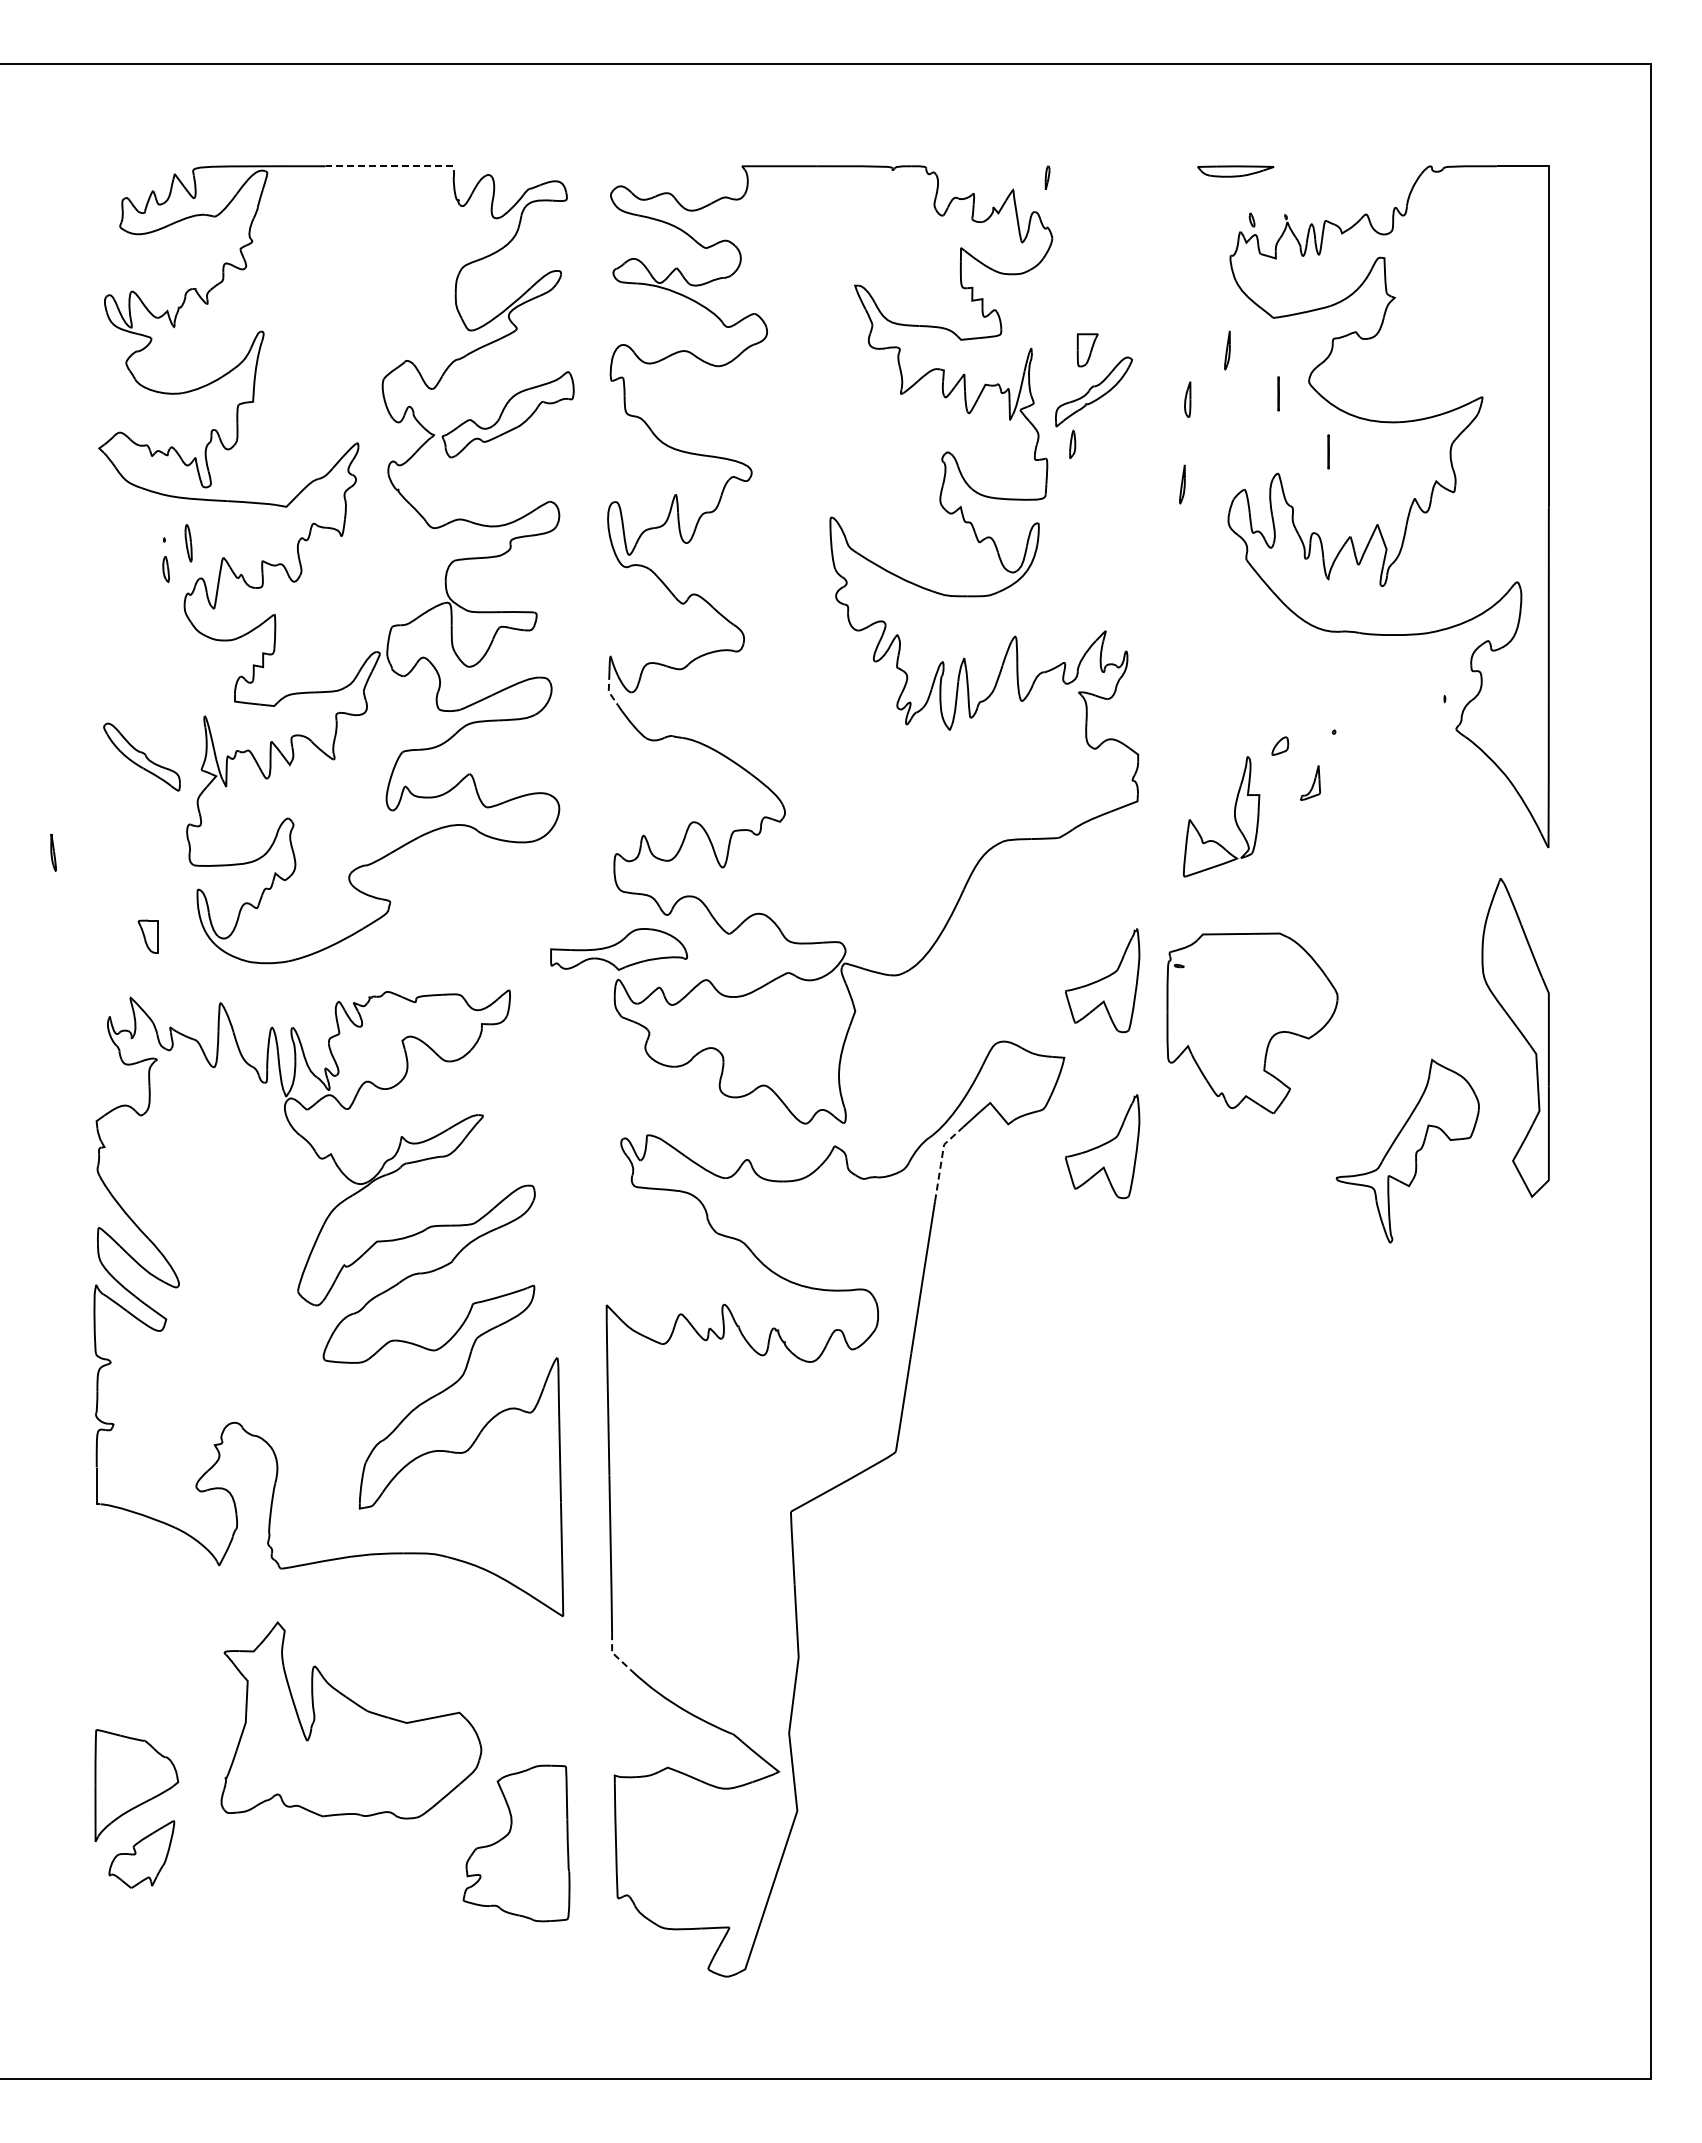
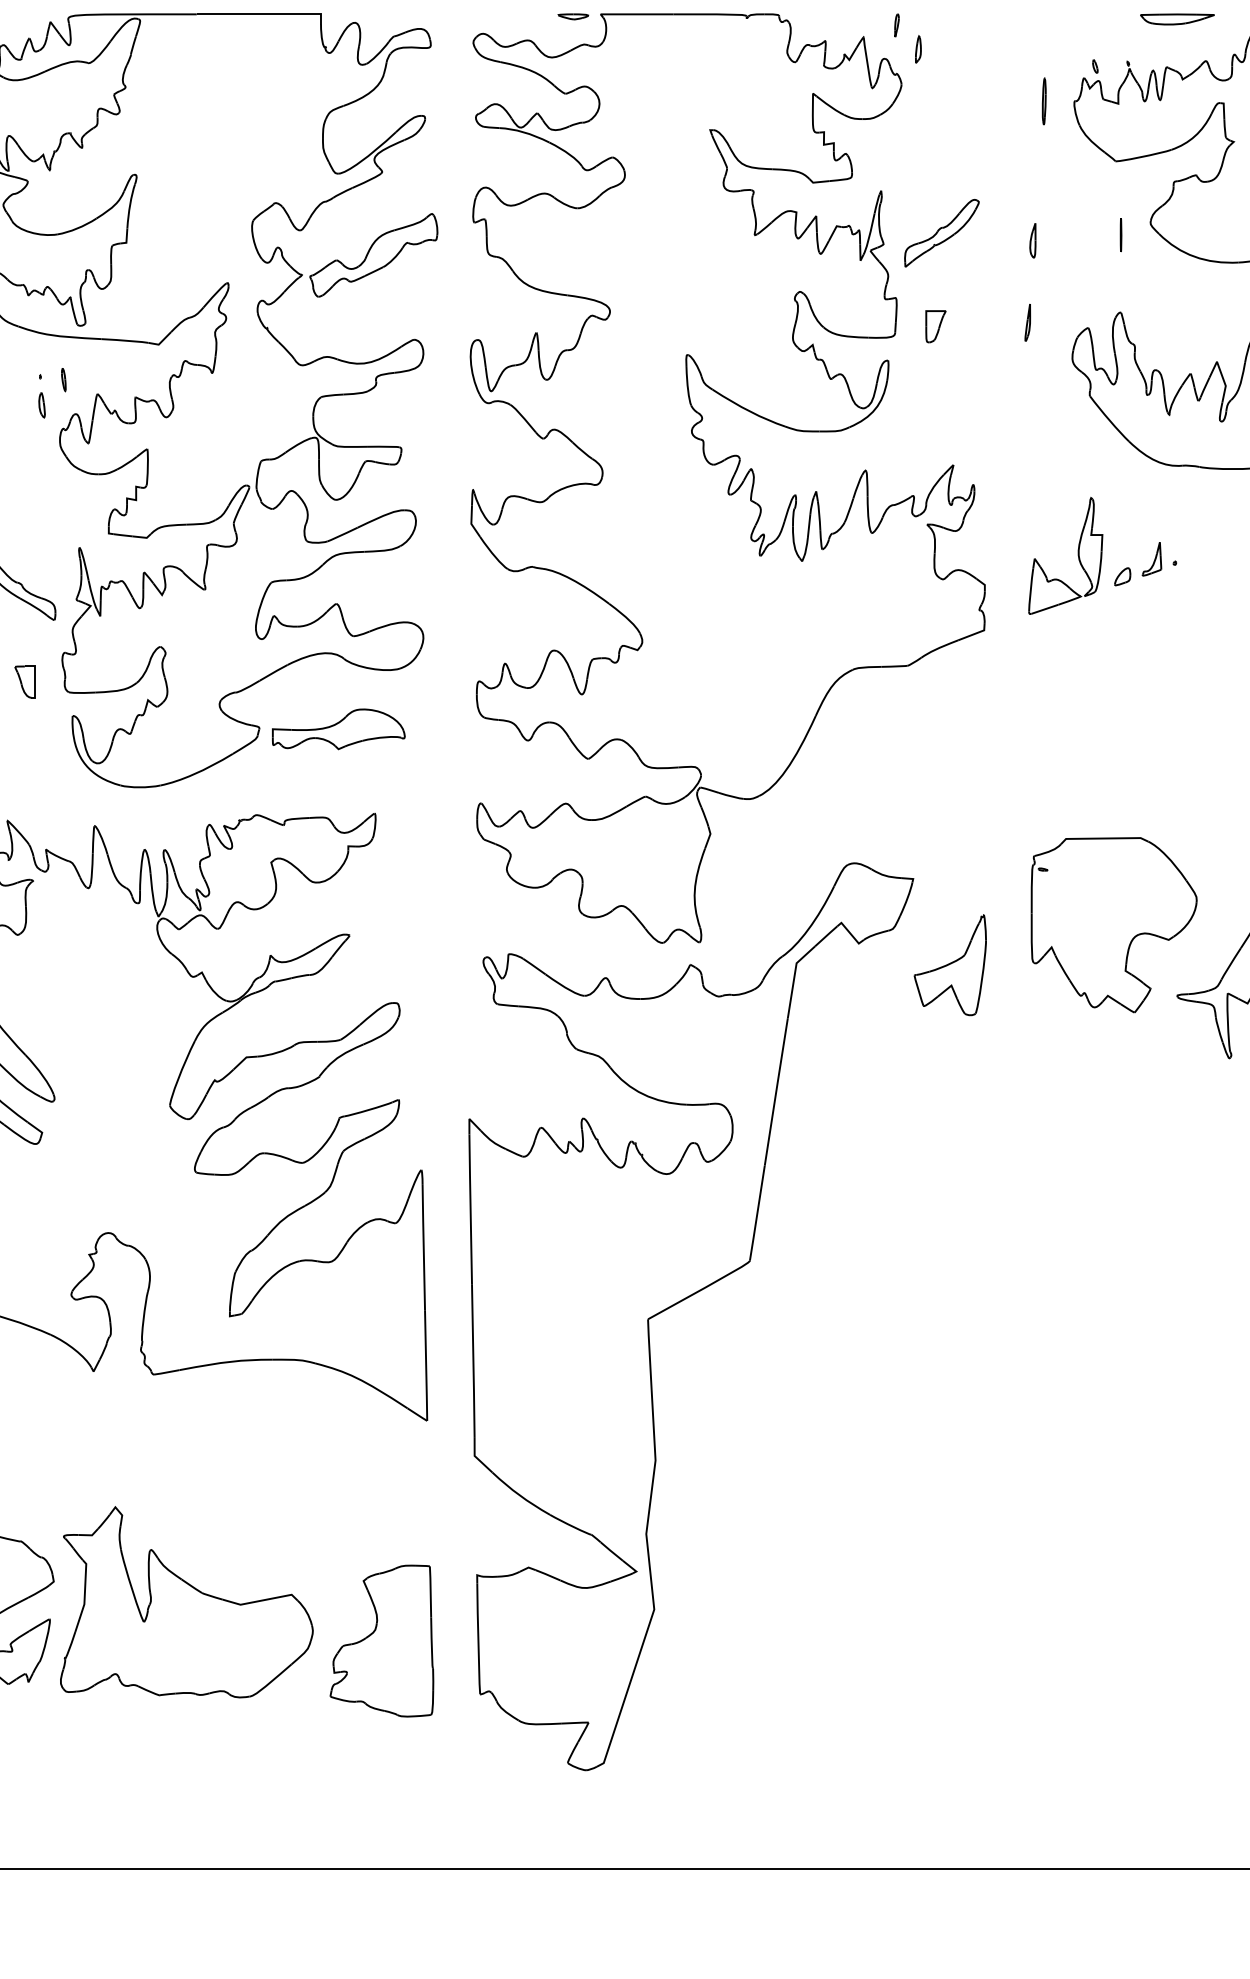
line: (395, 166) -> (264, 14), dashed -> solid
part: (713, 168) -> (572, 16), added
part: (1235, 171) -> (1177, 19), moved
line: (1199, 254) -> (1044, 99), added
part: (1087, 350) -> (935, 326), moved
part: (1227, 350) -> (1071, 193), removed
part: (1072, 443) -> (918, 48), moved
line: (1328, 451) -> (1169, 290), removed
part: (188, 542) -> (63, 379), size x0.62
line: (608, 691) -> (471, 523), dashed -> solid
part: (1310, 782) -> (1151, 558), moved
part: (1234, 816) -> (1078, 555), moved
part: (147, 936) -> (23, 681), moved
part: (619, 949) -> (339, 729), moved
part: (1102, 980) -> (950, 804), removed
part: (1252, 1023) -> (1114, 925), moved
line: (941, 1159) -> (794, 977), dashed -> solid
line: (614, 1654) -> (476, 1457), dashed -> solid
part: (351, 1720) -> (186, 1602), moved

